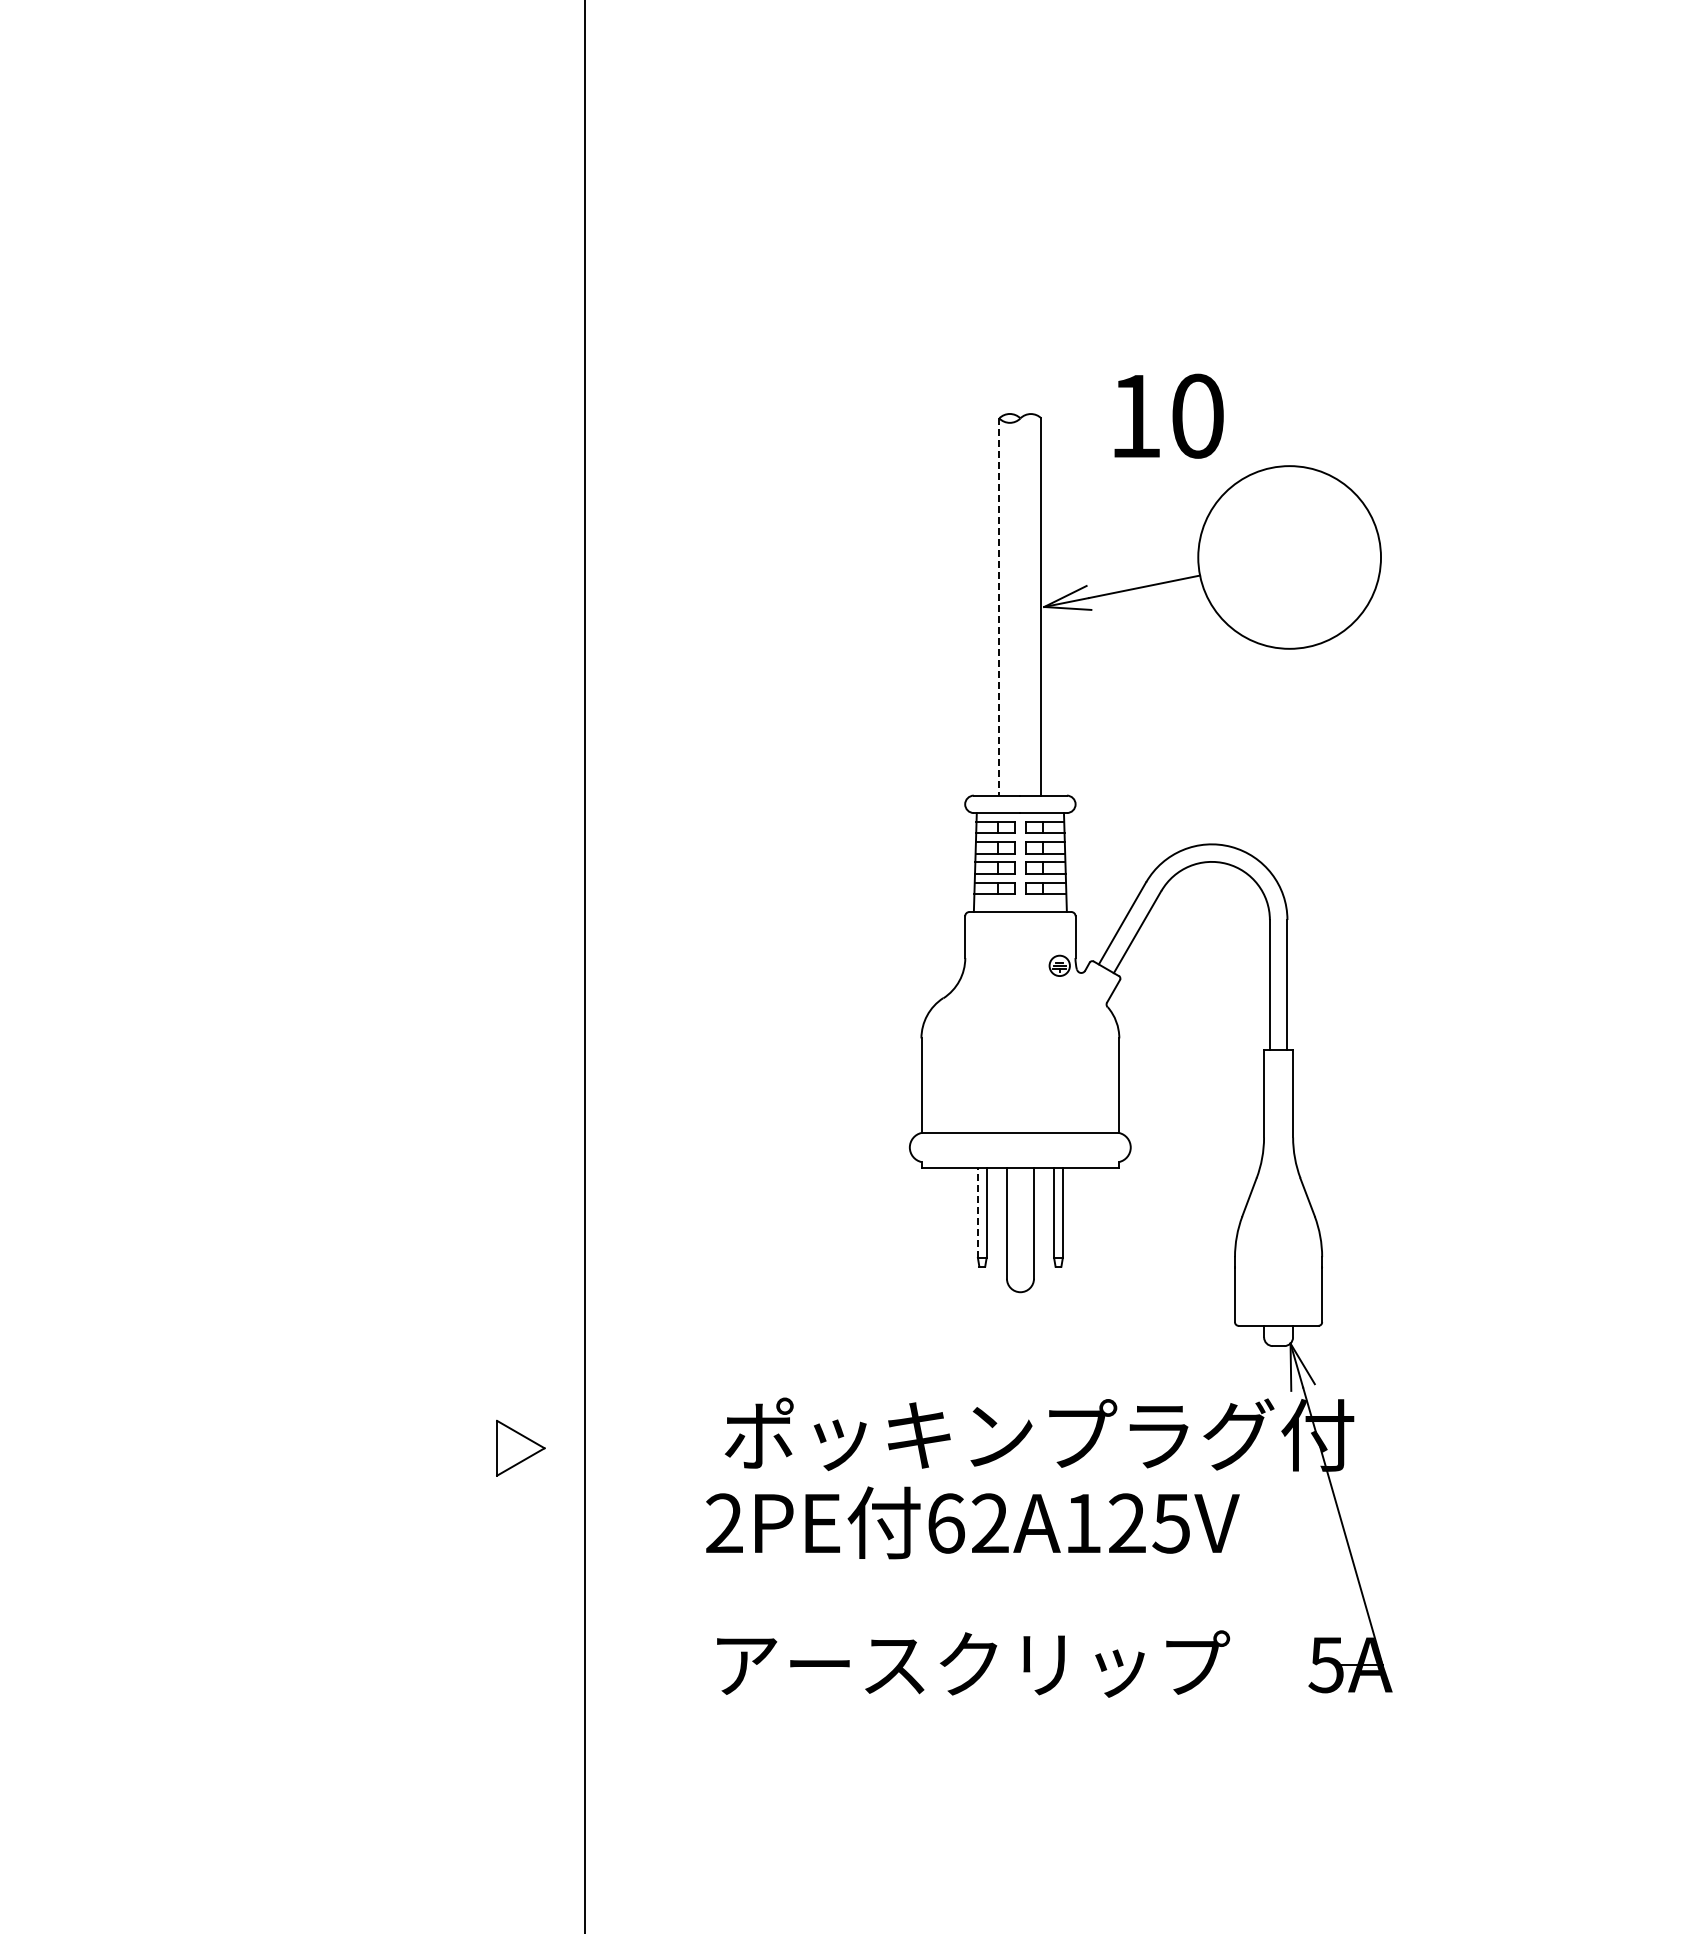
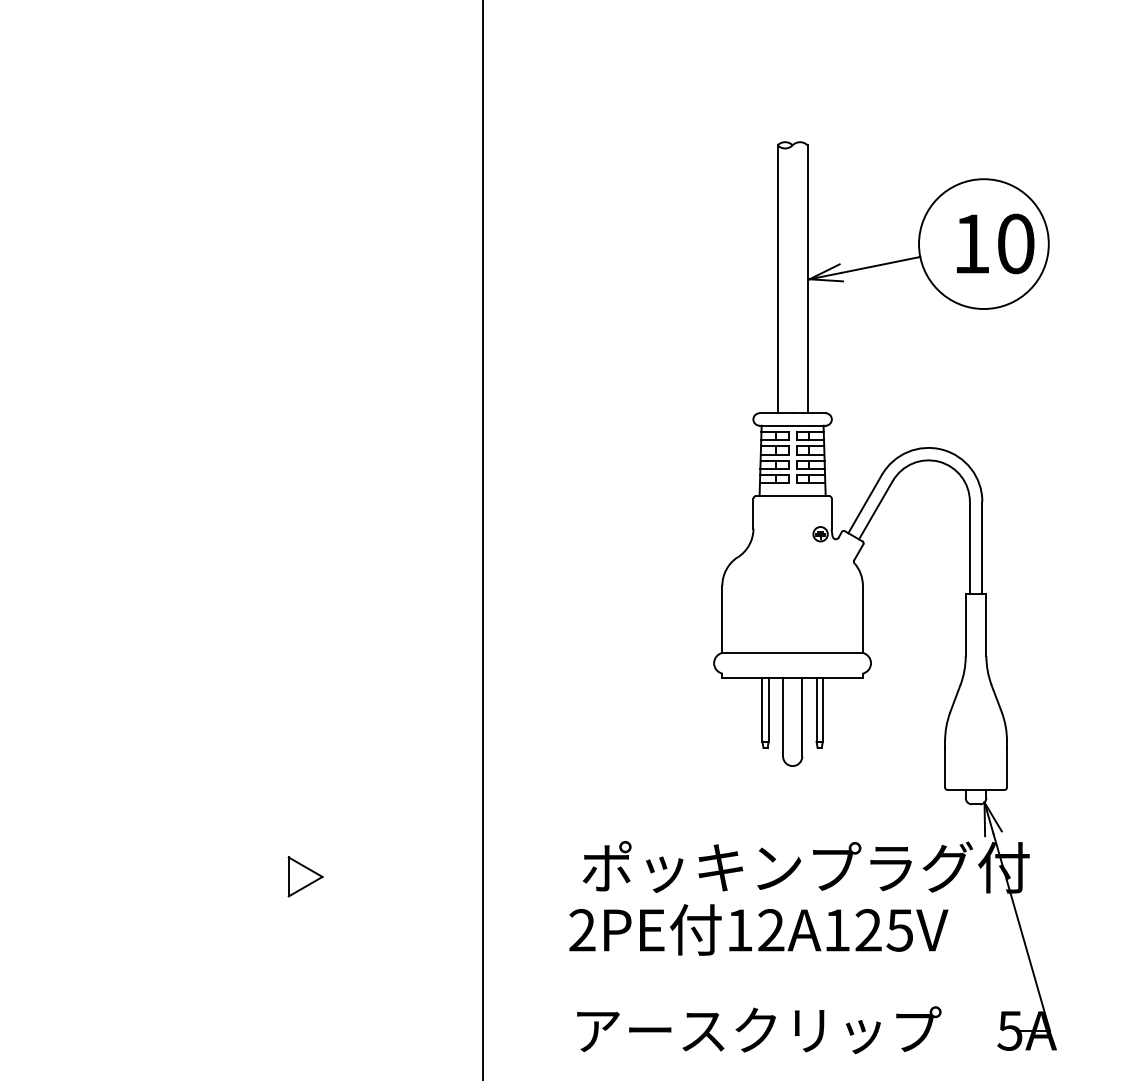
text: (1168, 415) -> (995, 243), moved
line: (999, 607) -> (777, 279), dashed -> solid
line: (977, 1212) -> (762, 709), dashed -> solid
part: (520, 1447) -> (305, 876), moved
text: (946, 1523) -> (740, 930), 62A125V -> 12A125V

